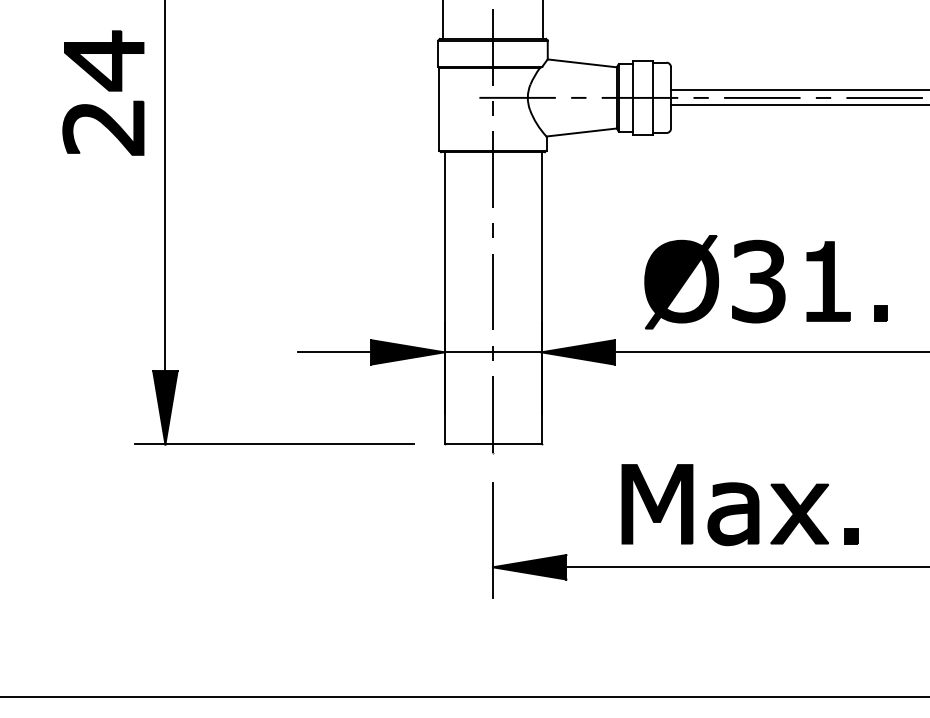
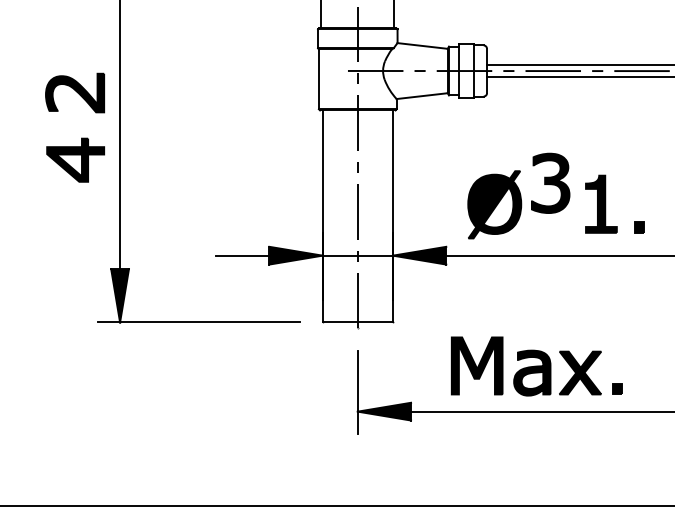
part: (103, 59) -> (75, 159), moved
part: (758, 280) -> (550, 182), moved

